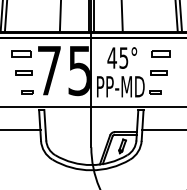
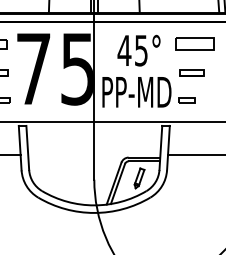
part: (160, 53) -> (194, 44), size x1.4

